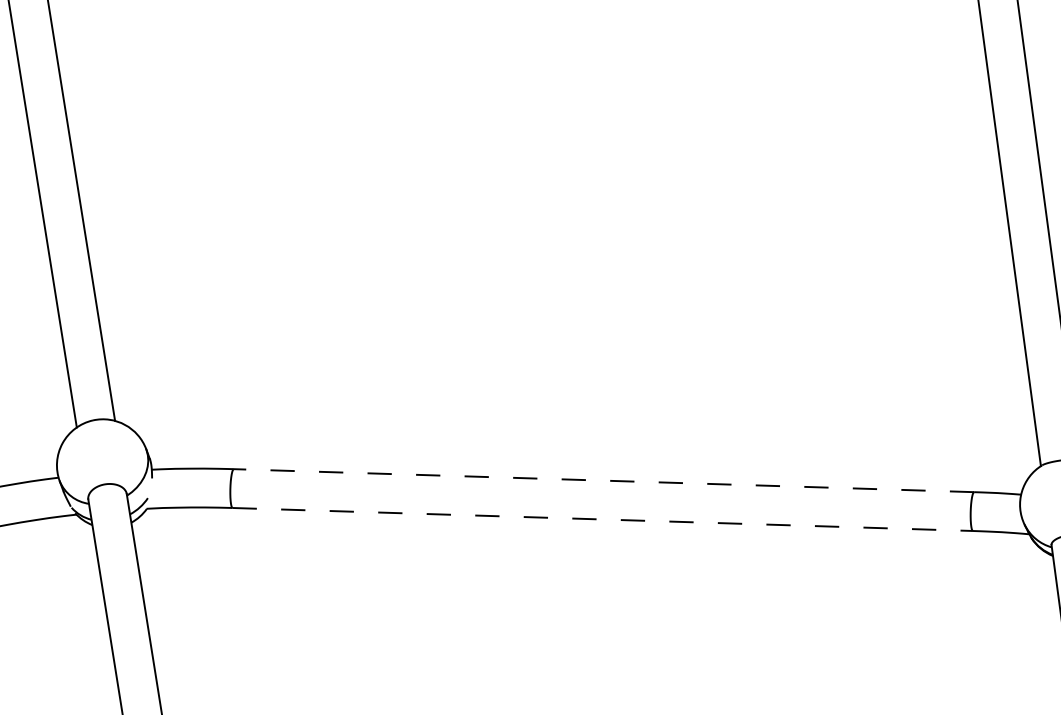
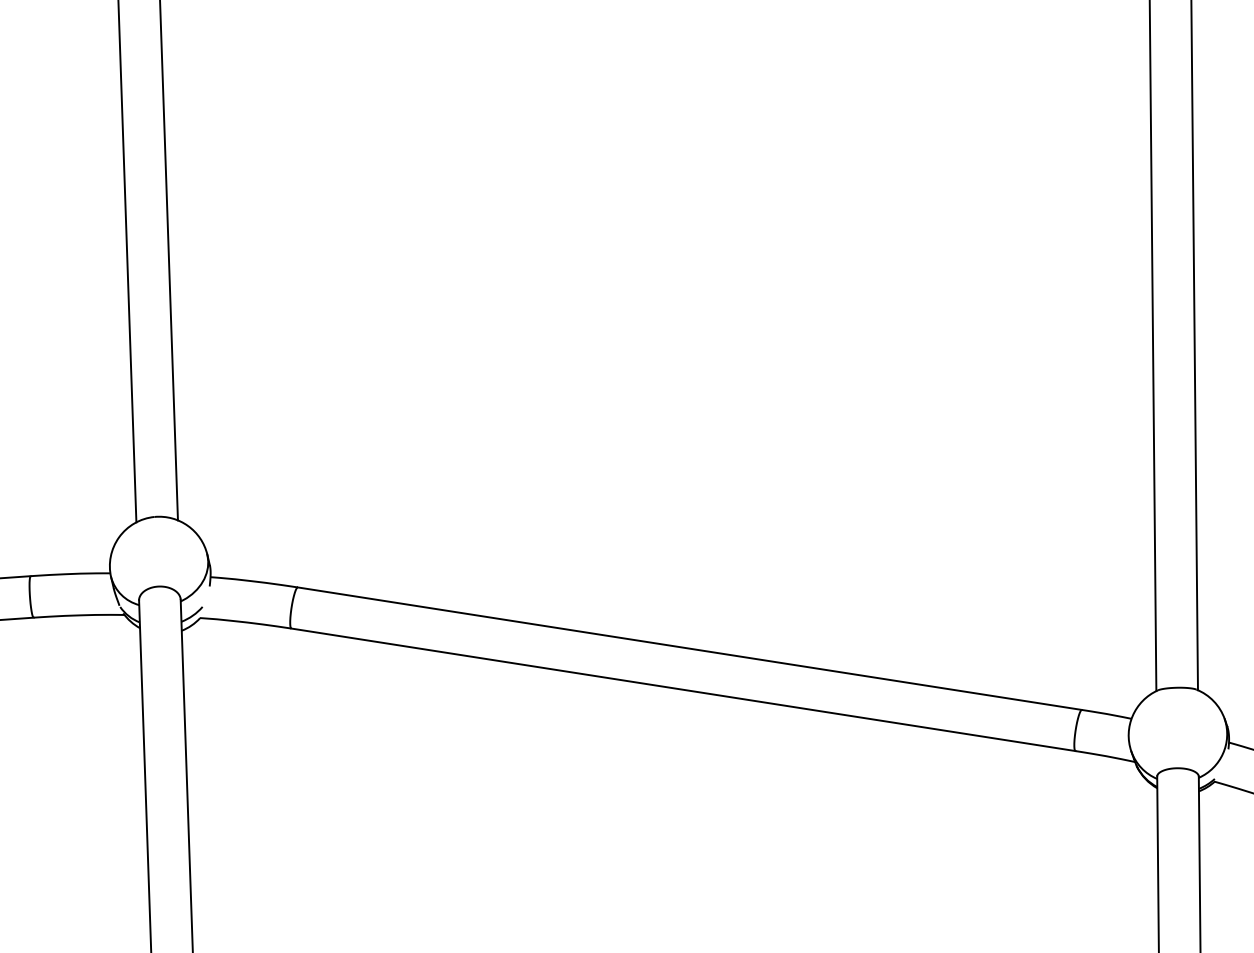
line: (603, 480) -> (689, 648), dashed -> solid
line: (602, 519) -> (683, 689), dashed -> solid

